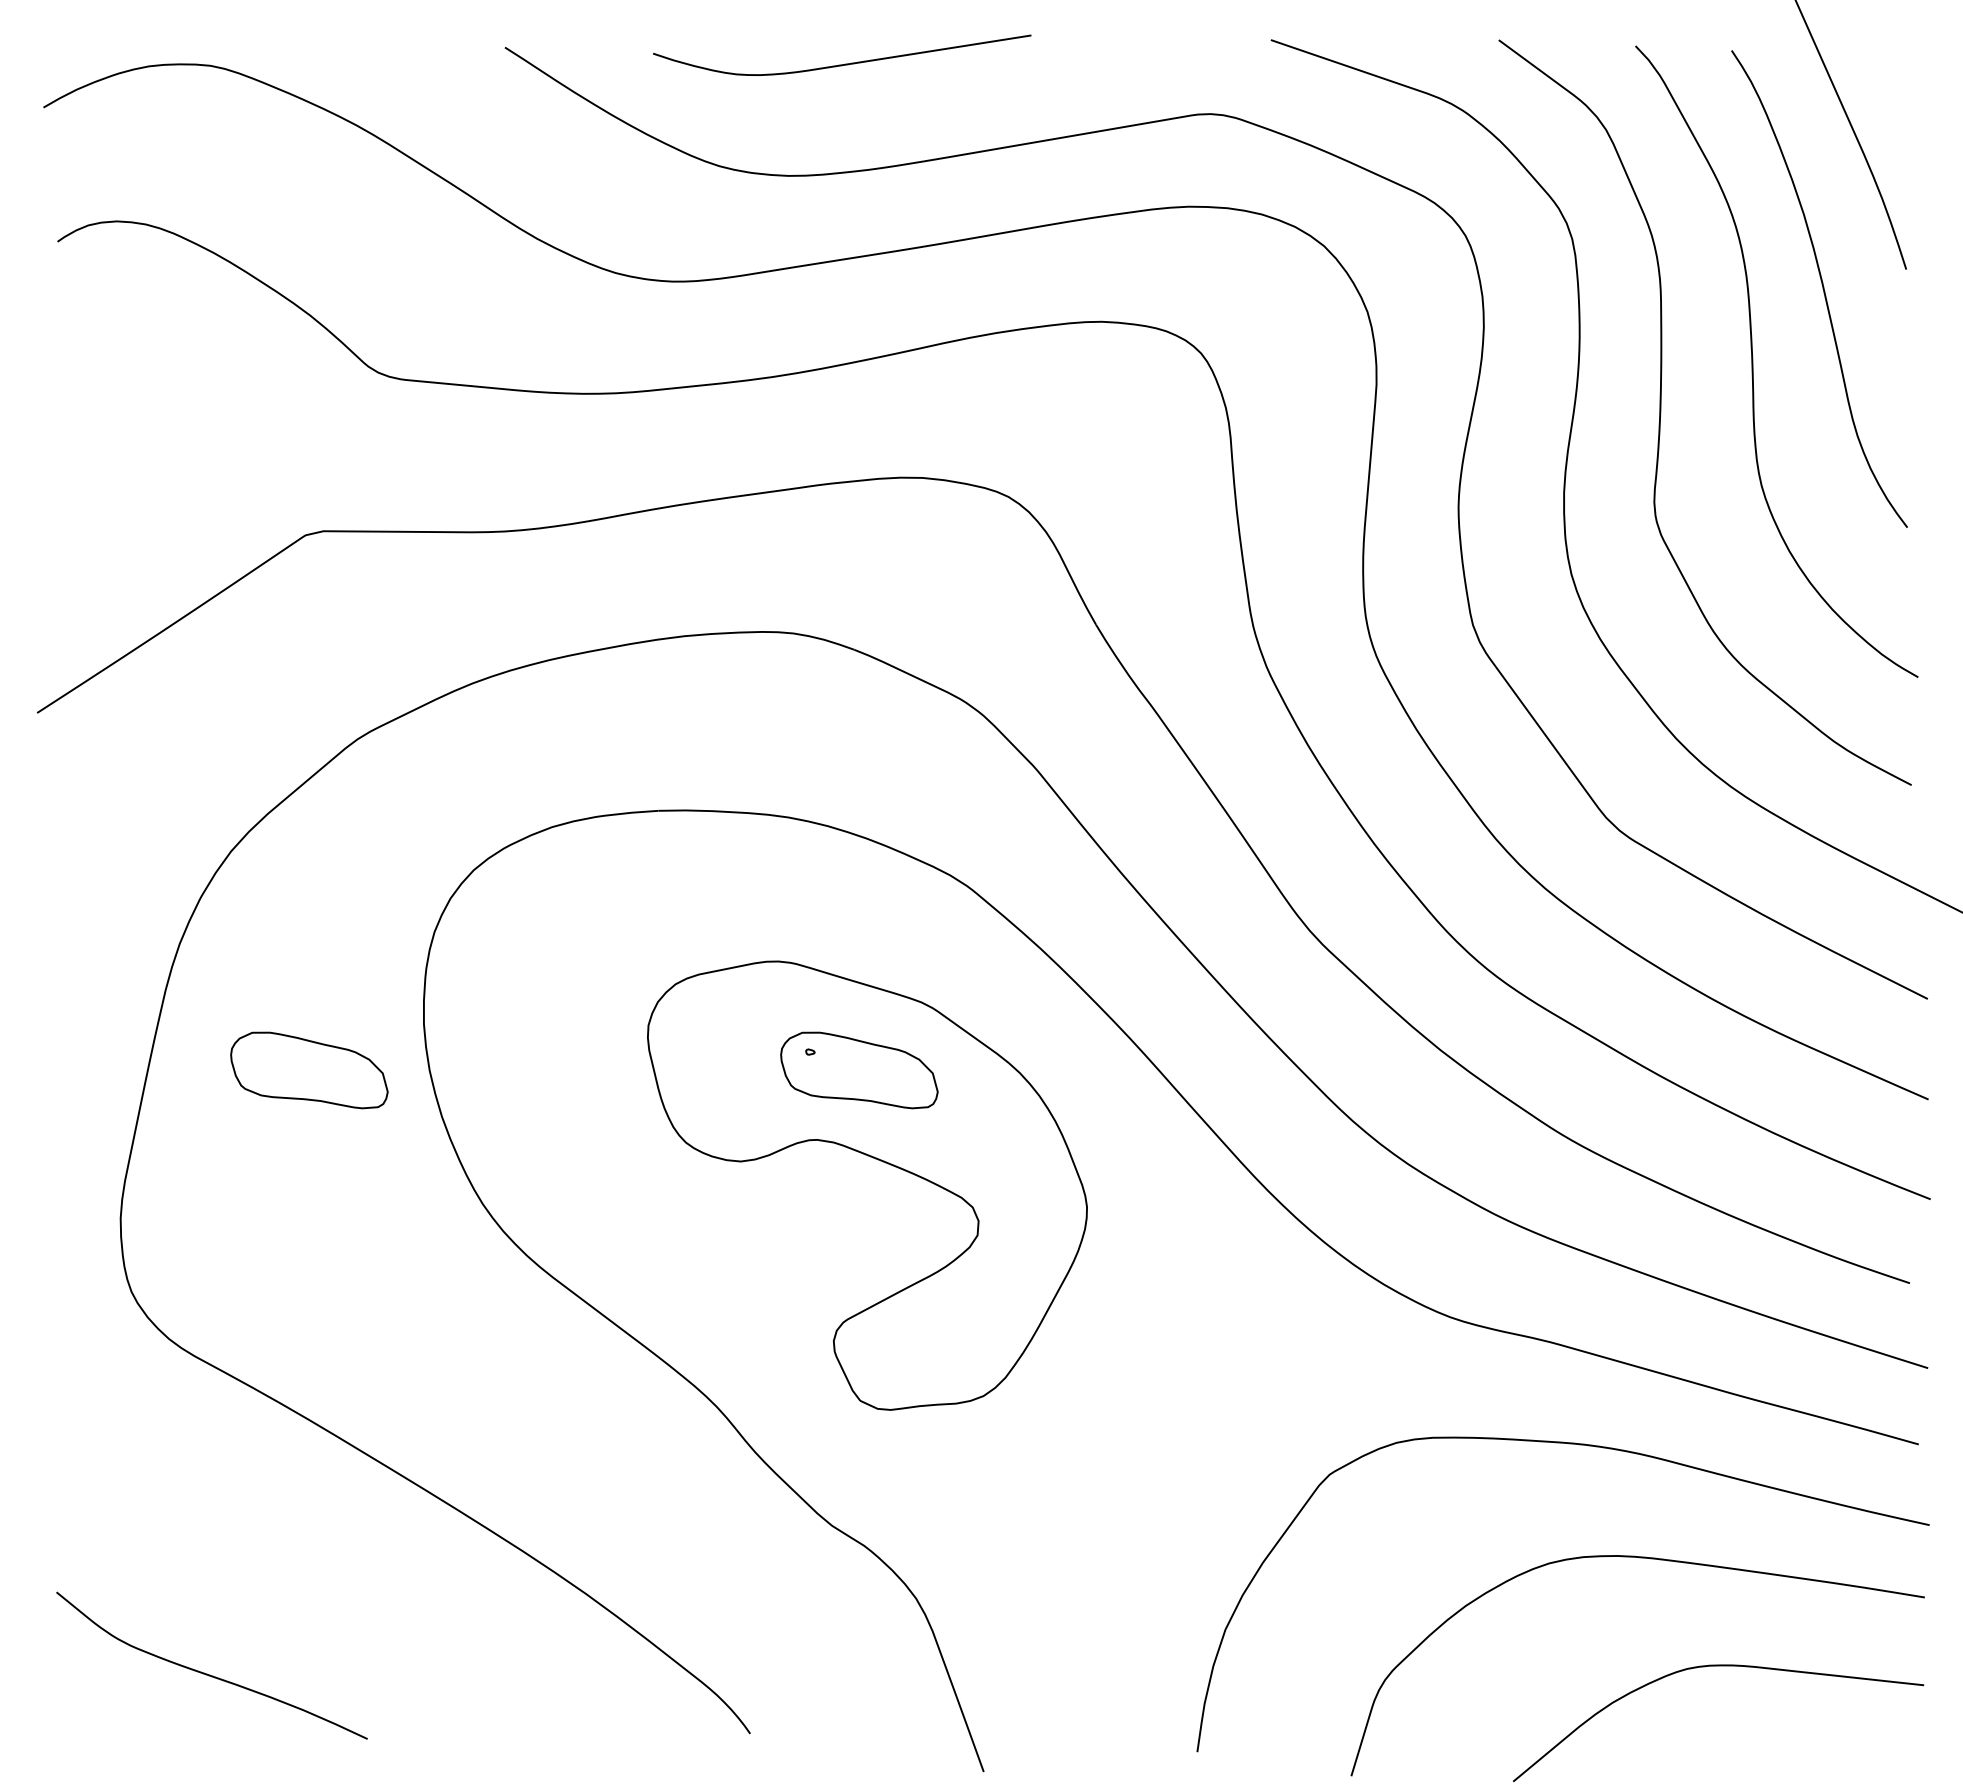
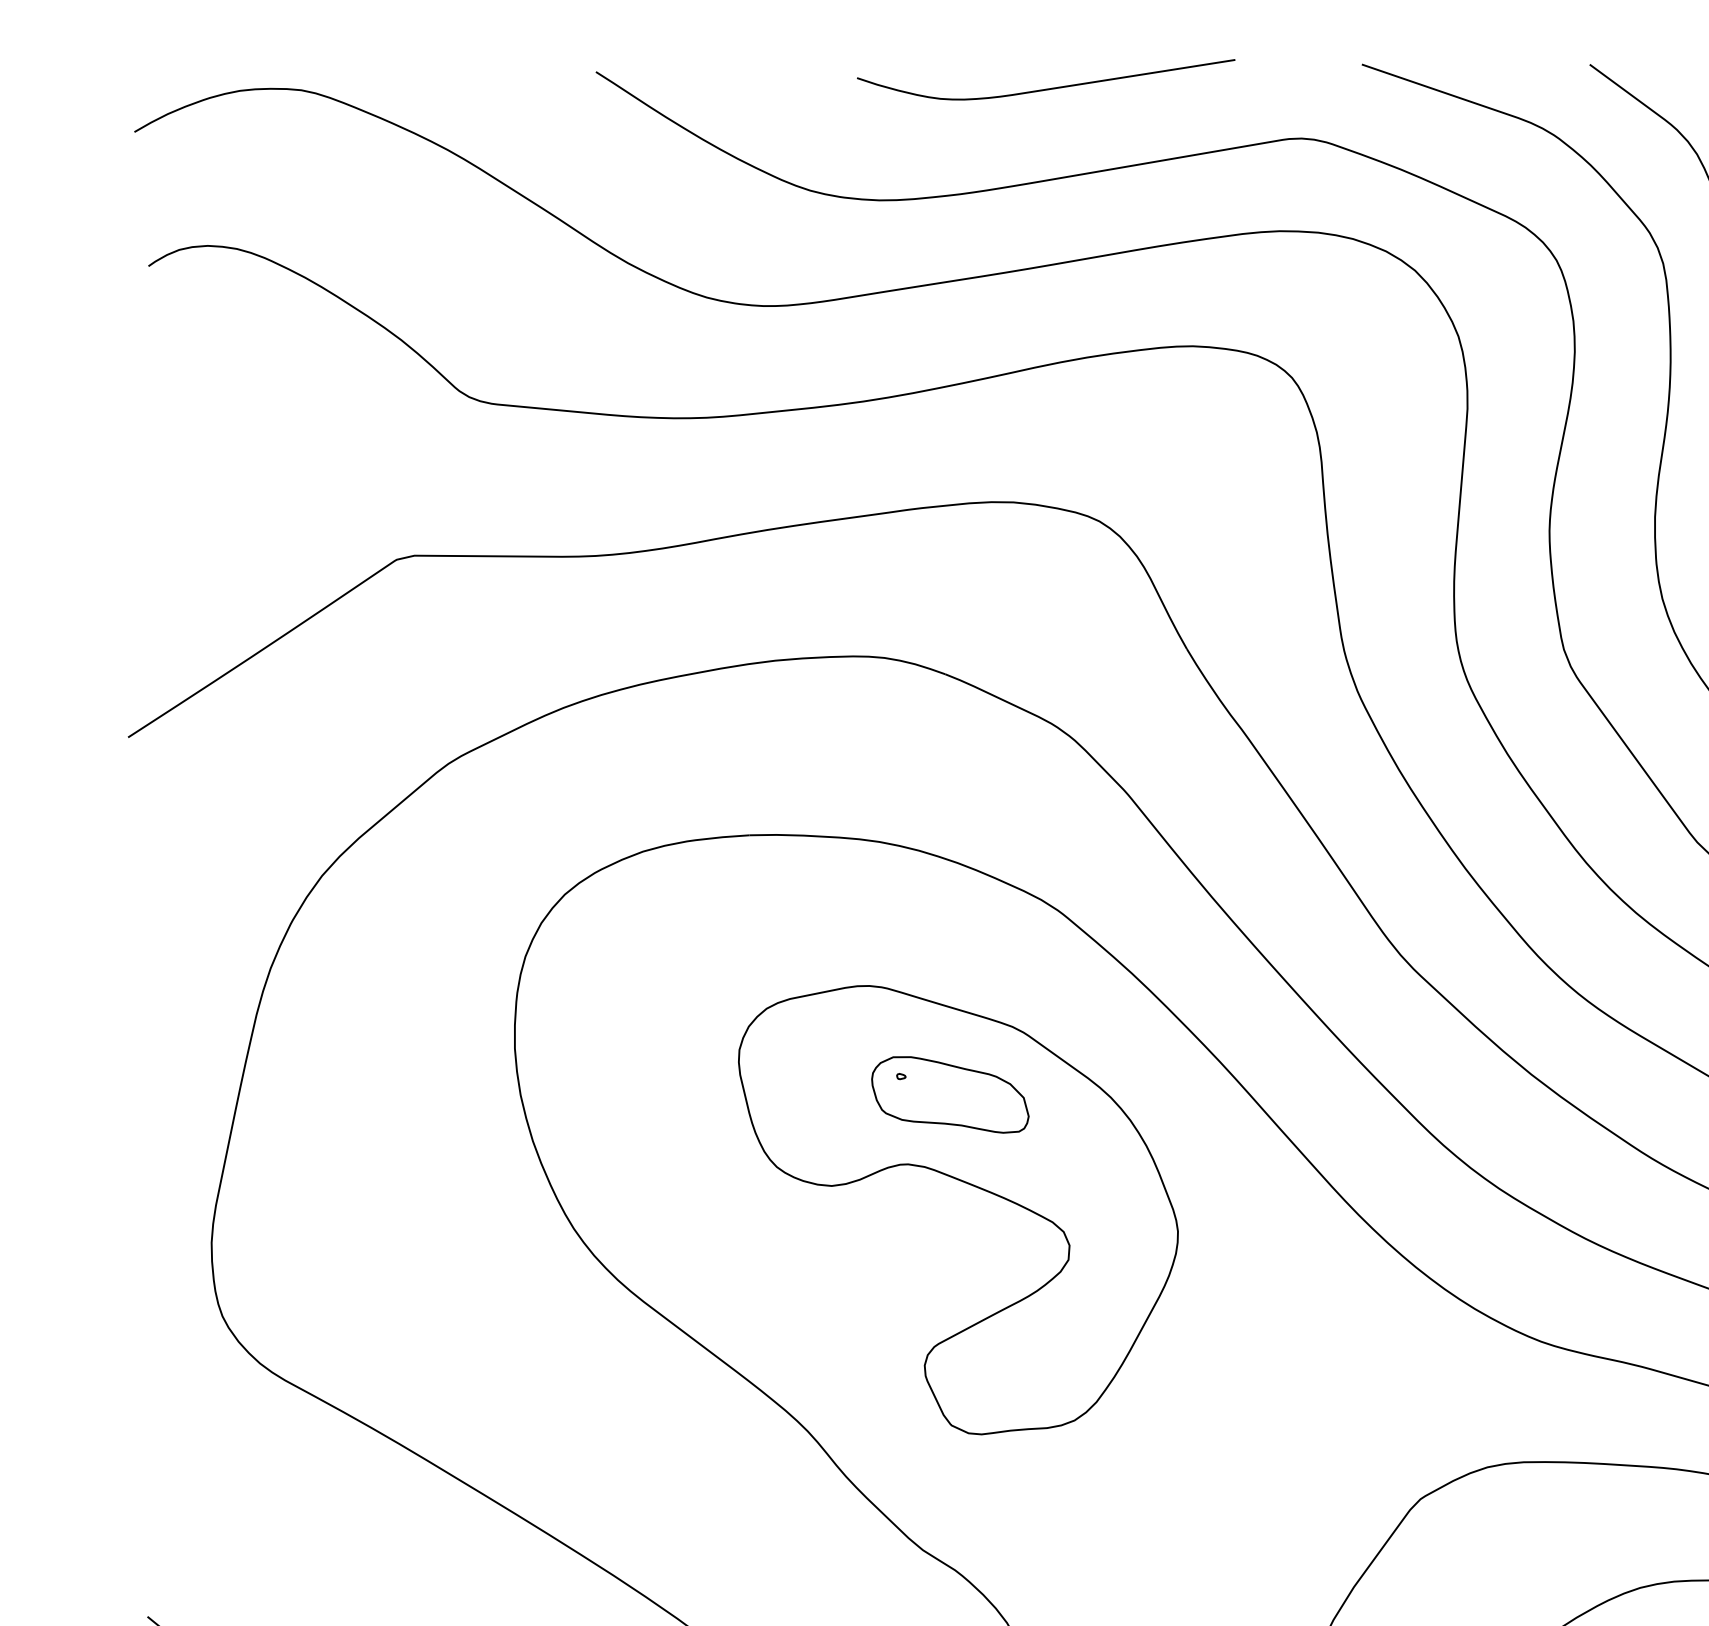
curve: (845, 63) -> (1049, 87), moved
part: (309, 1070) -> (400, 1094), removed

